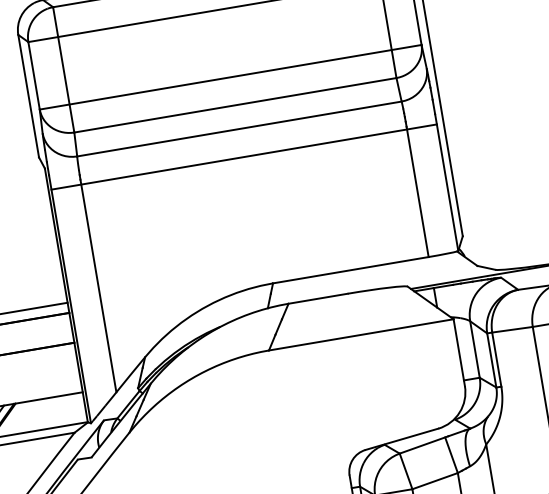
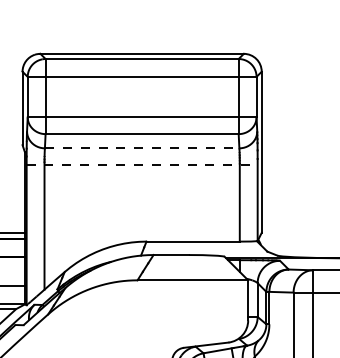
line: (240, 129) -> (142, 148), solid -> dashed
line: (244, 157) -> (142, 165), solid -> dashed

